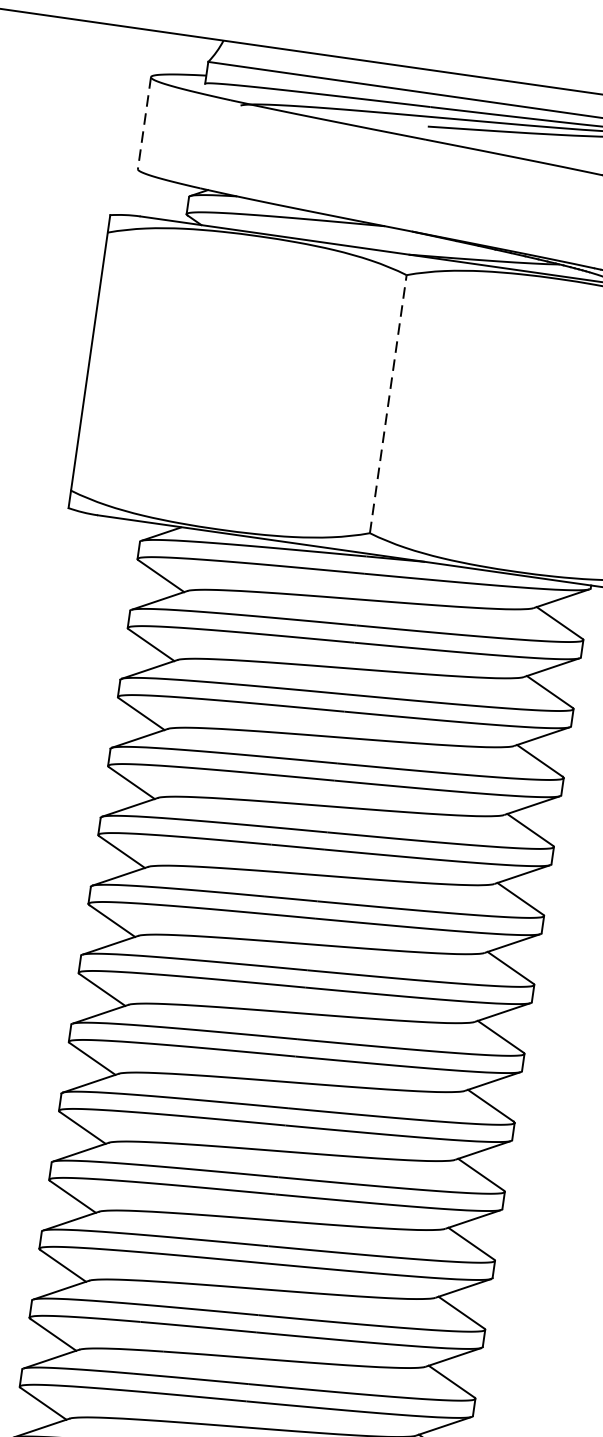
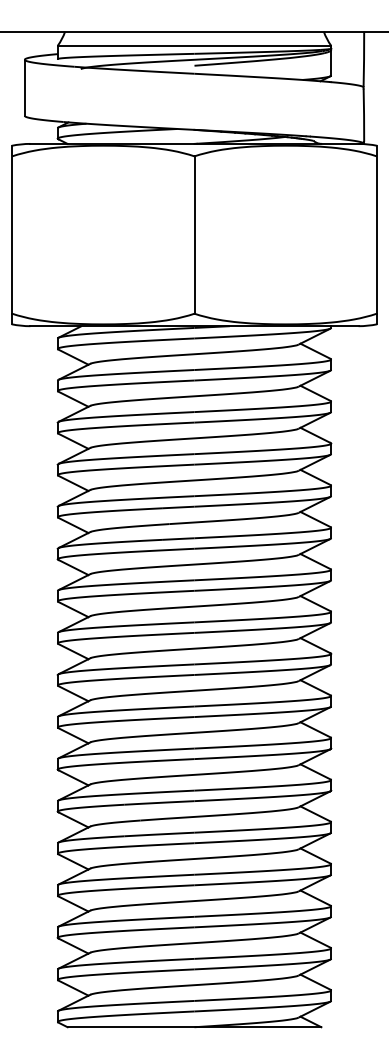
line: (143, 124) -> (24, 88), dashed -> solid
line: (388, 404) -> (194, 235), dashed -> solid

